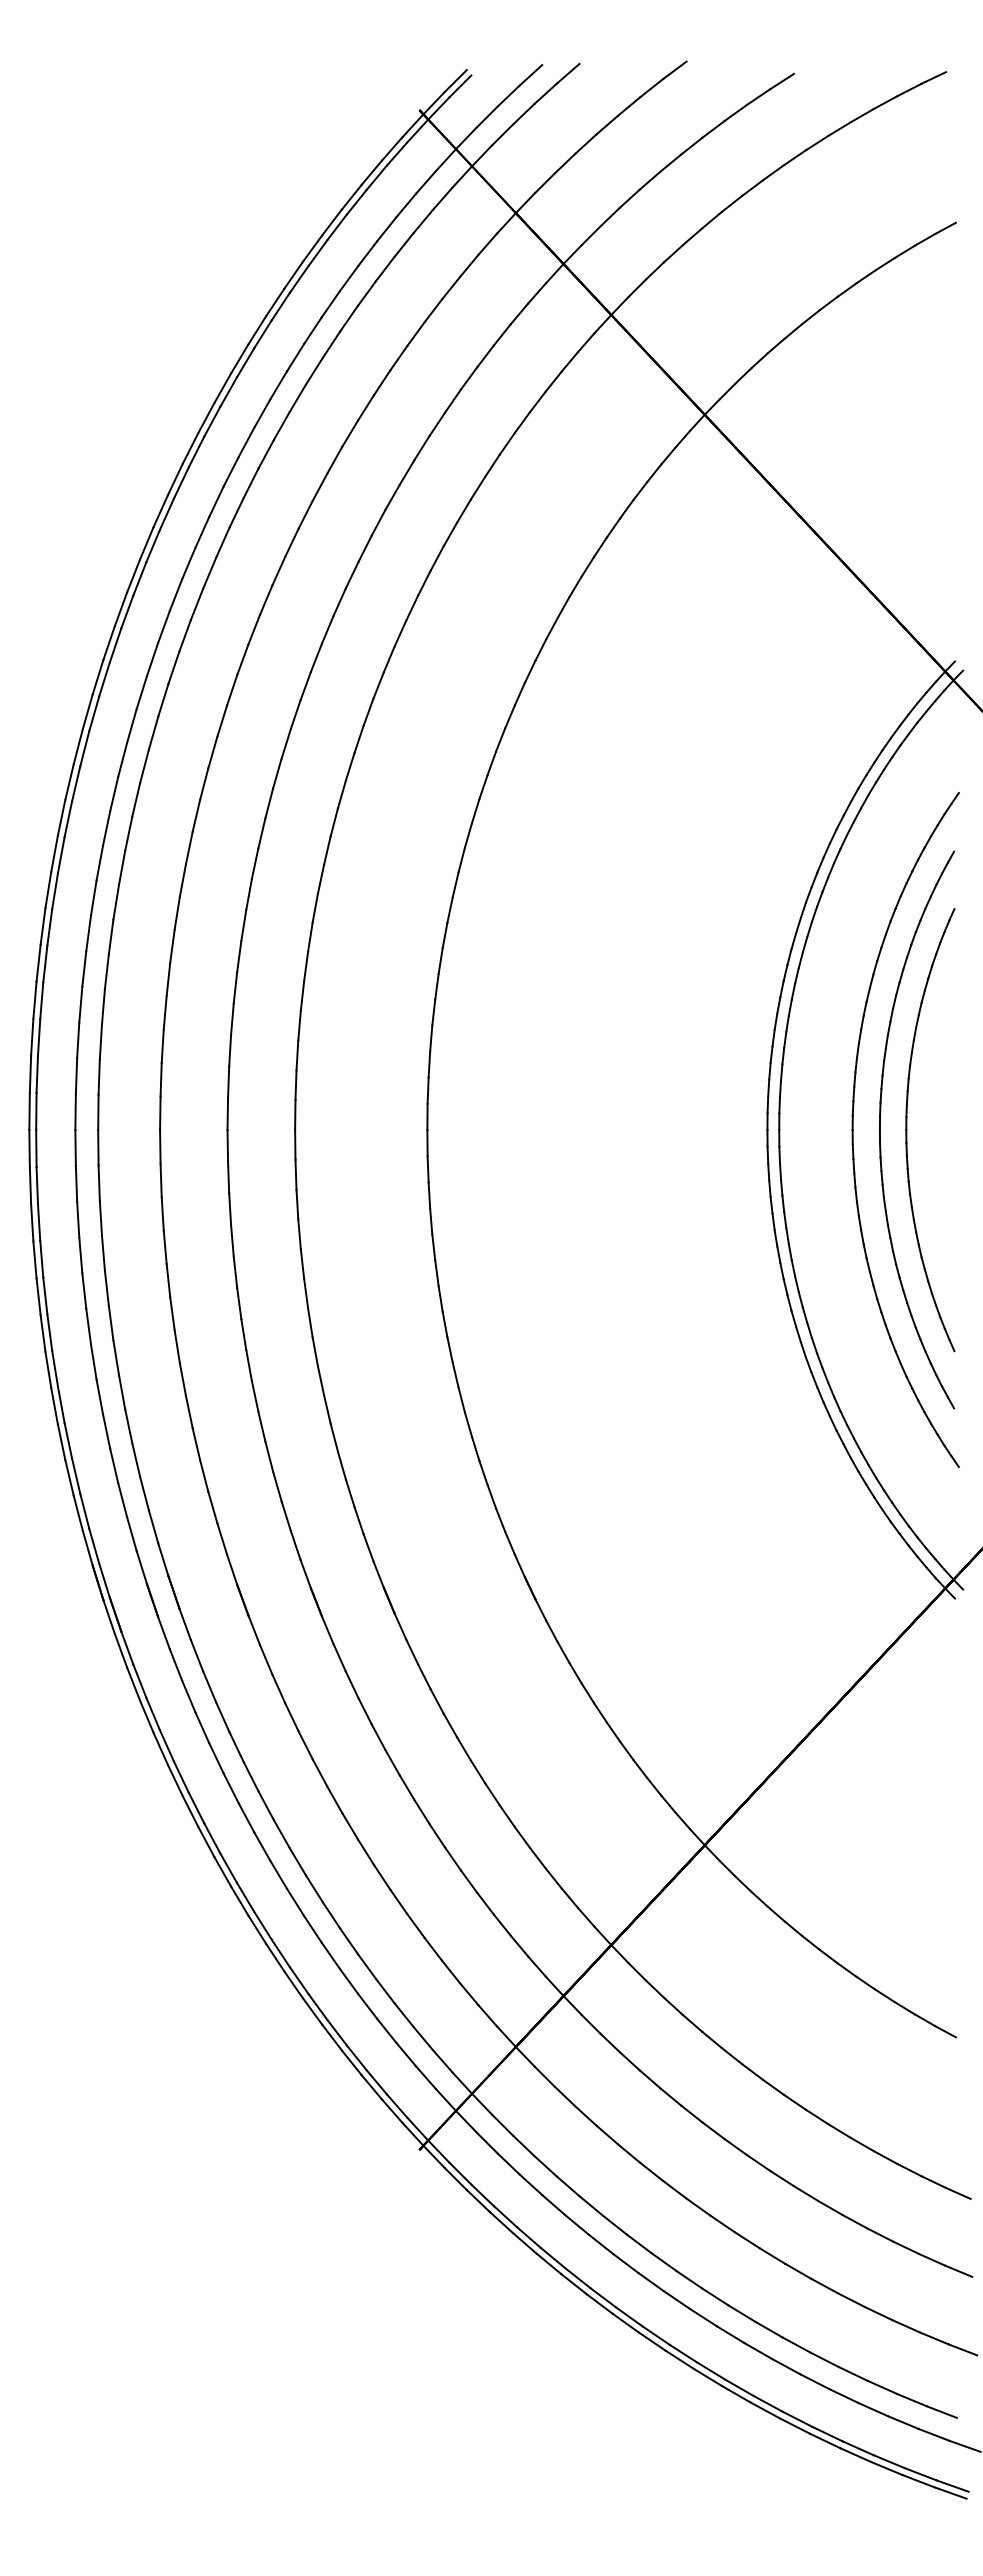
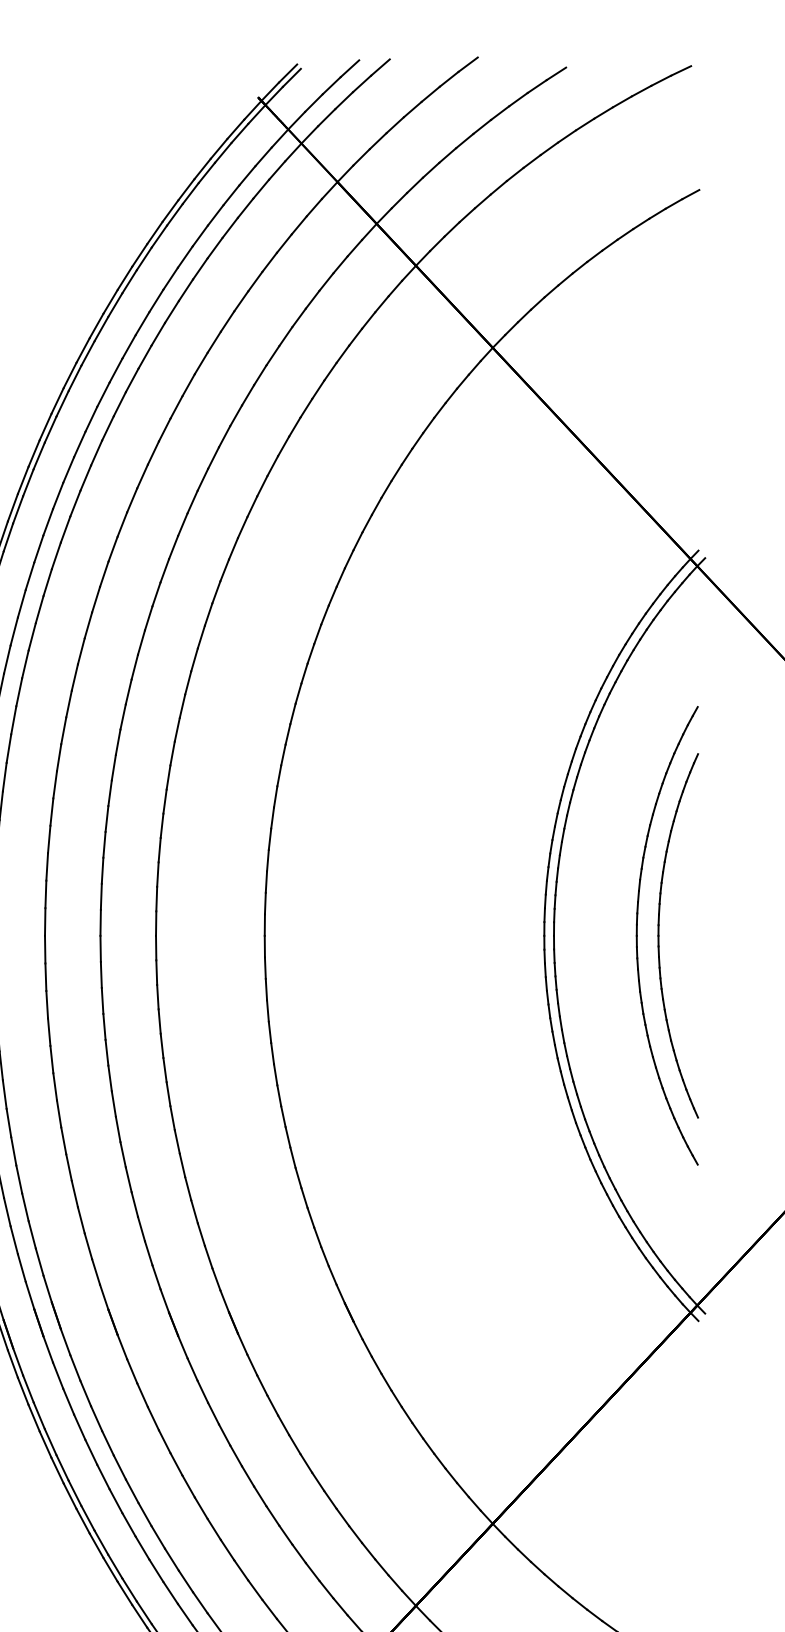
part: (853, 1130) -> (615, 936), removed

